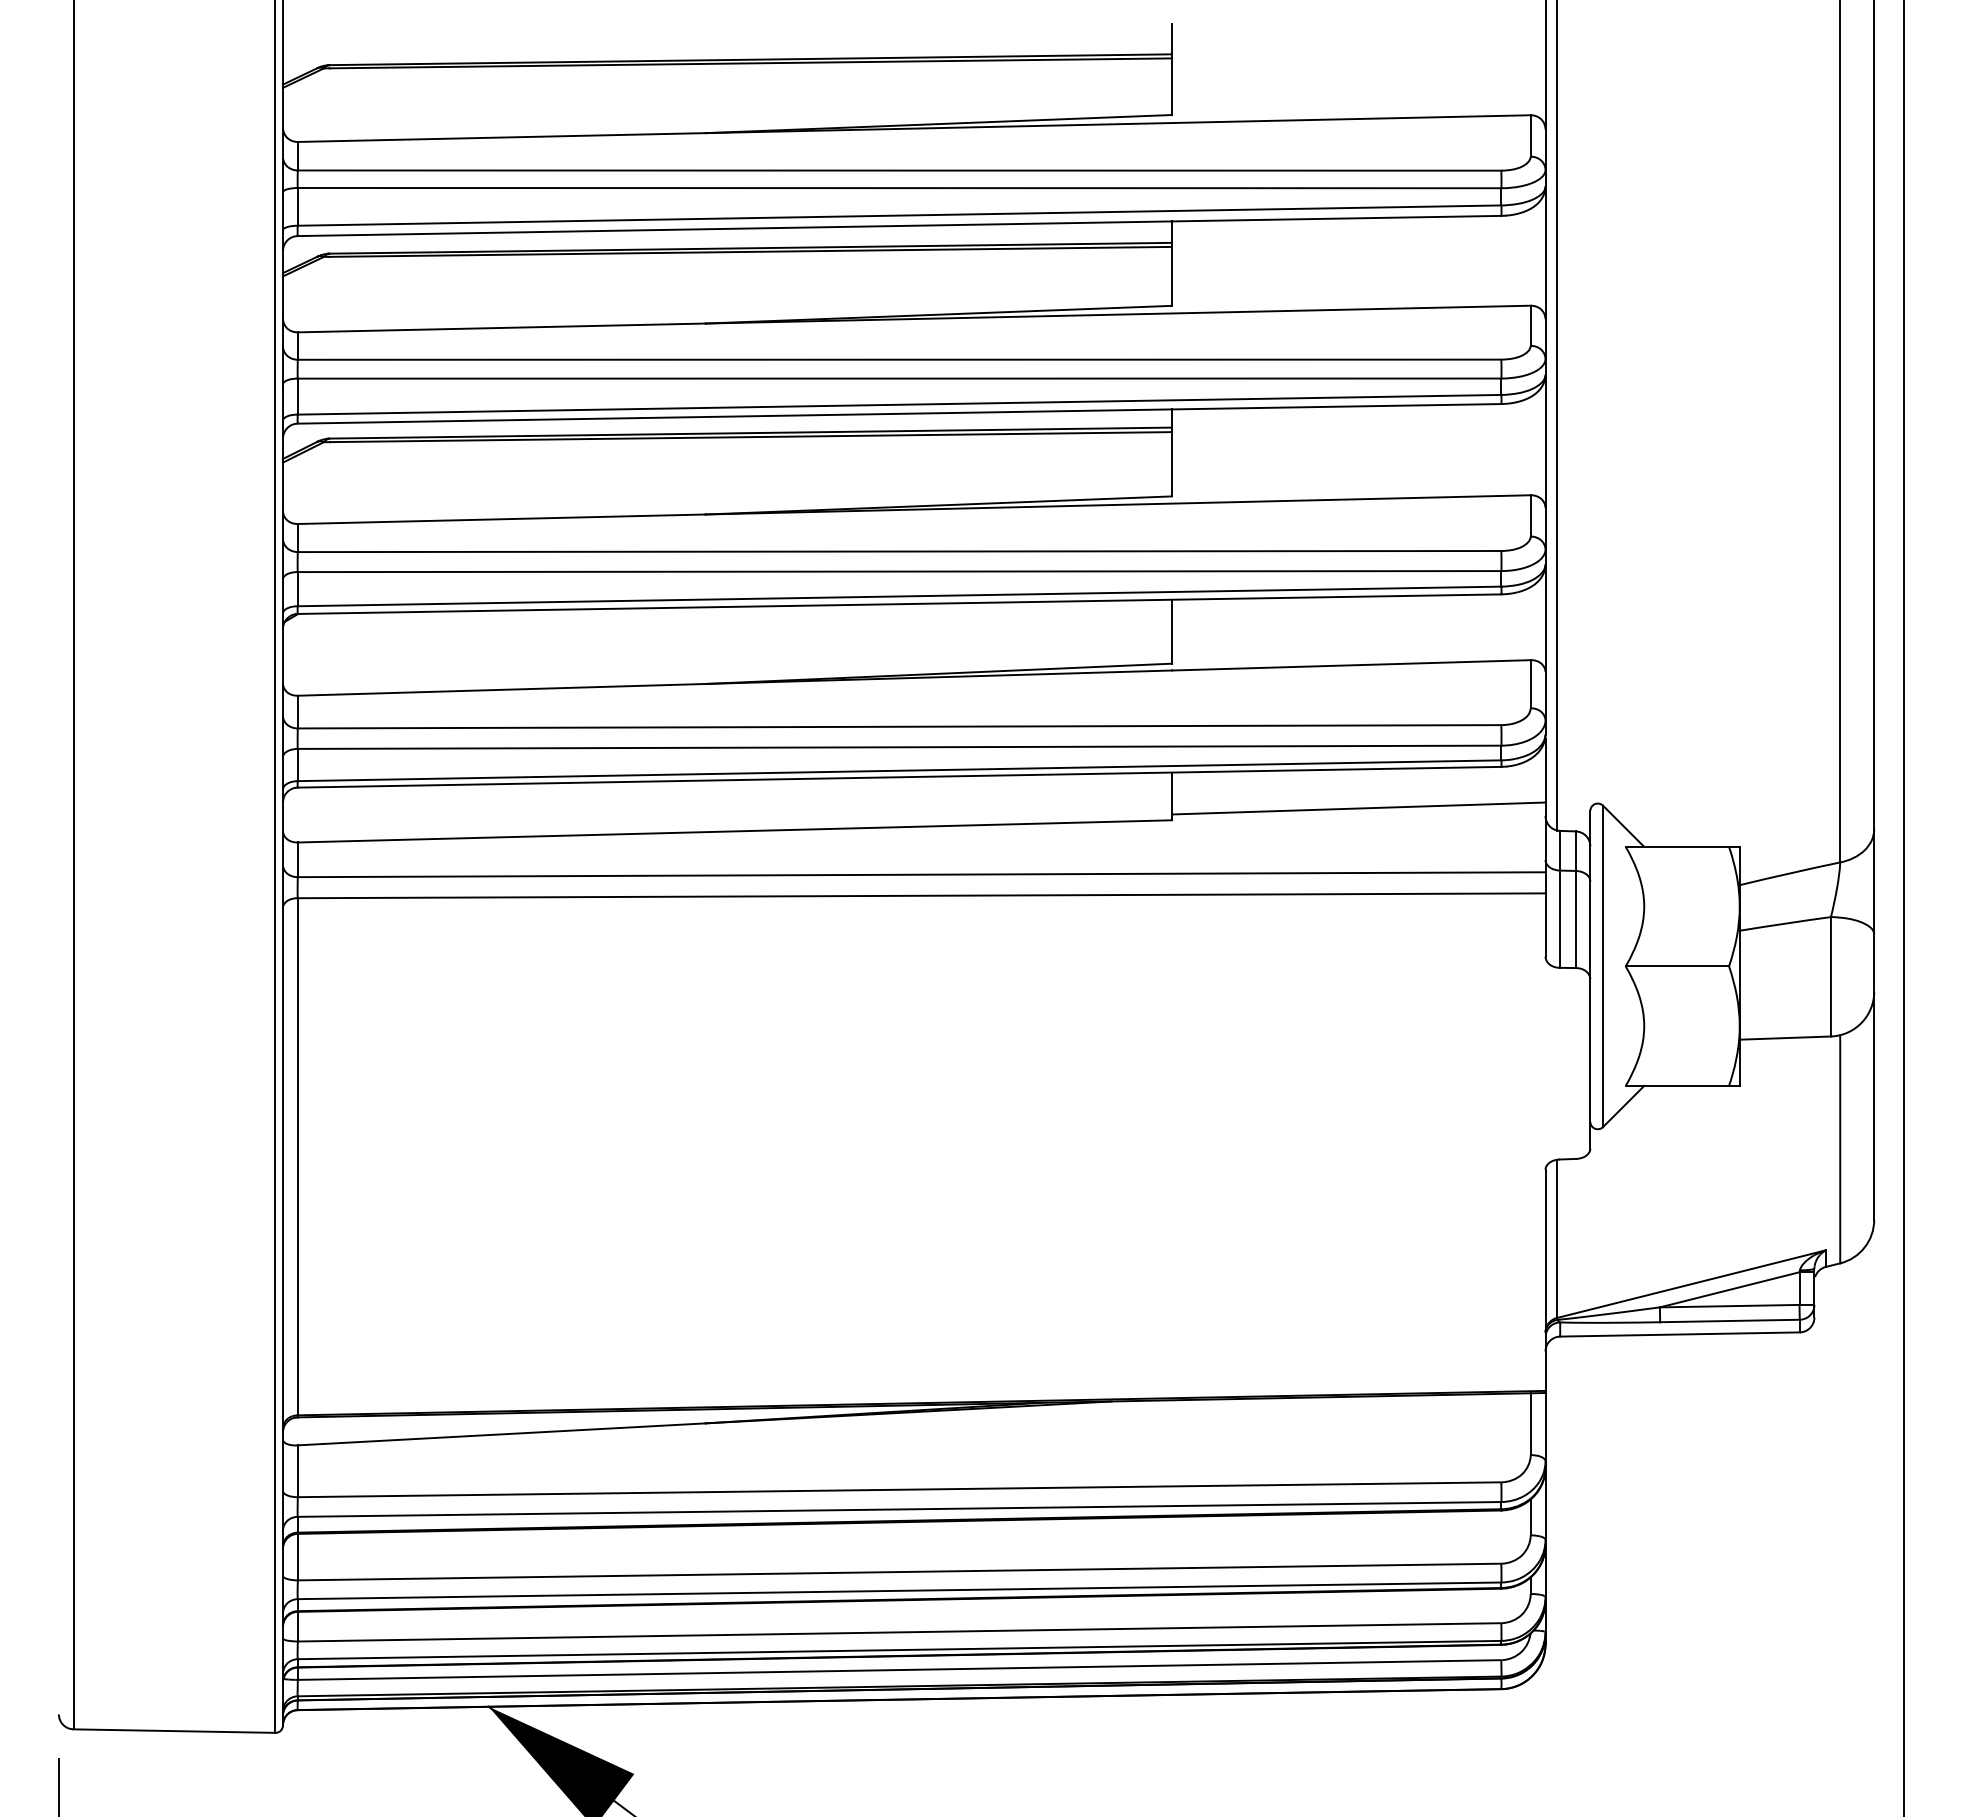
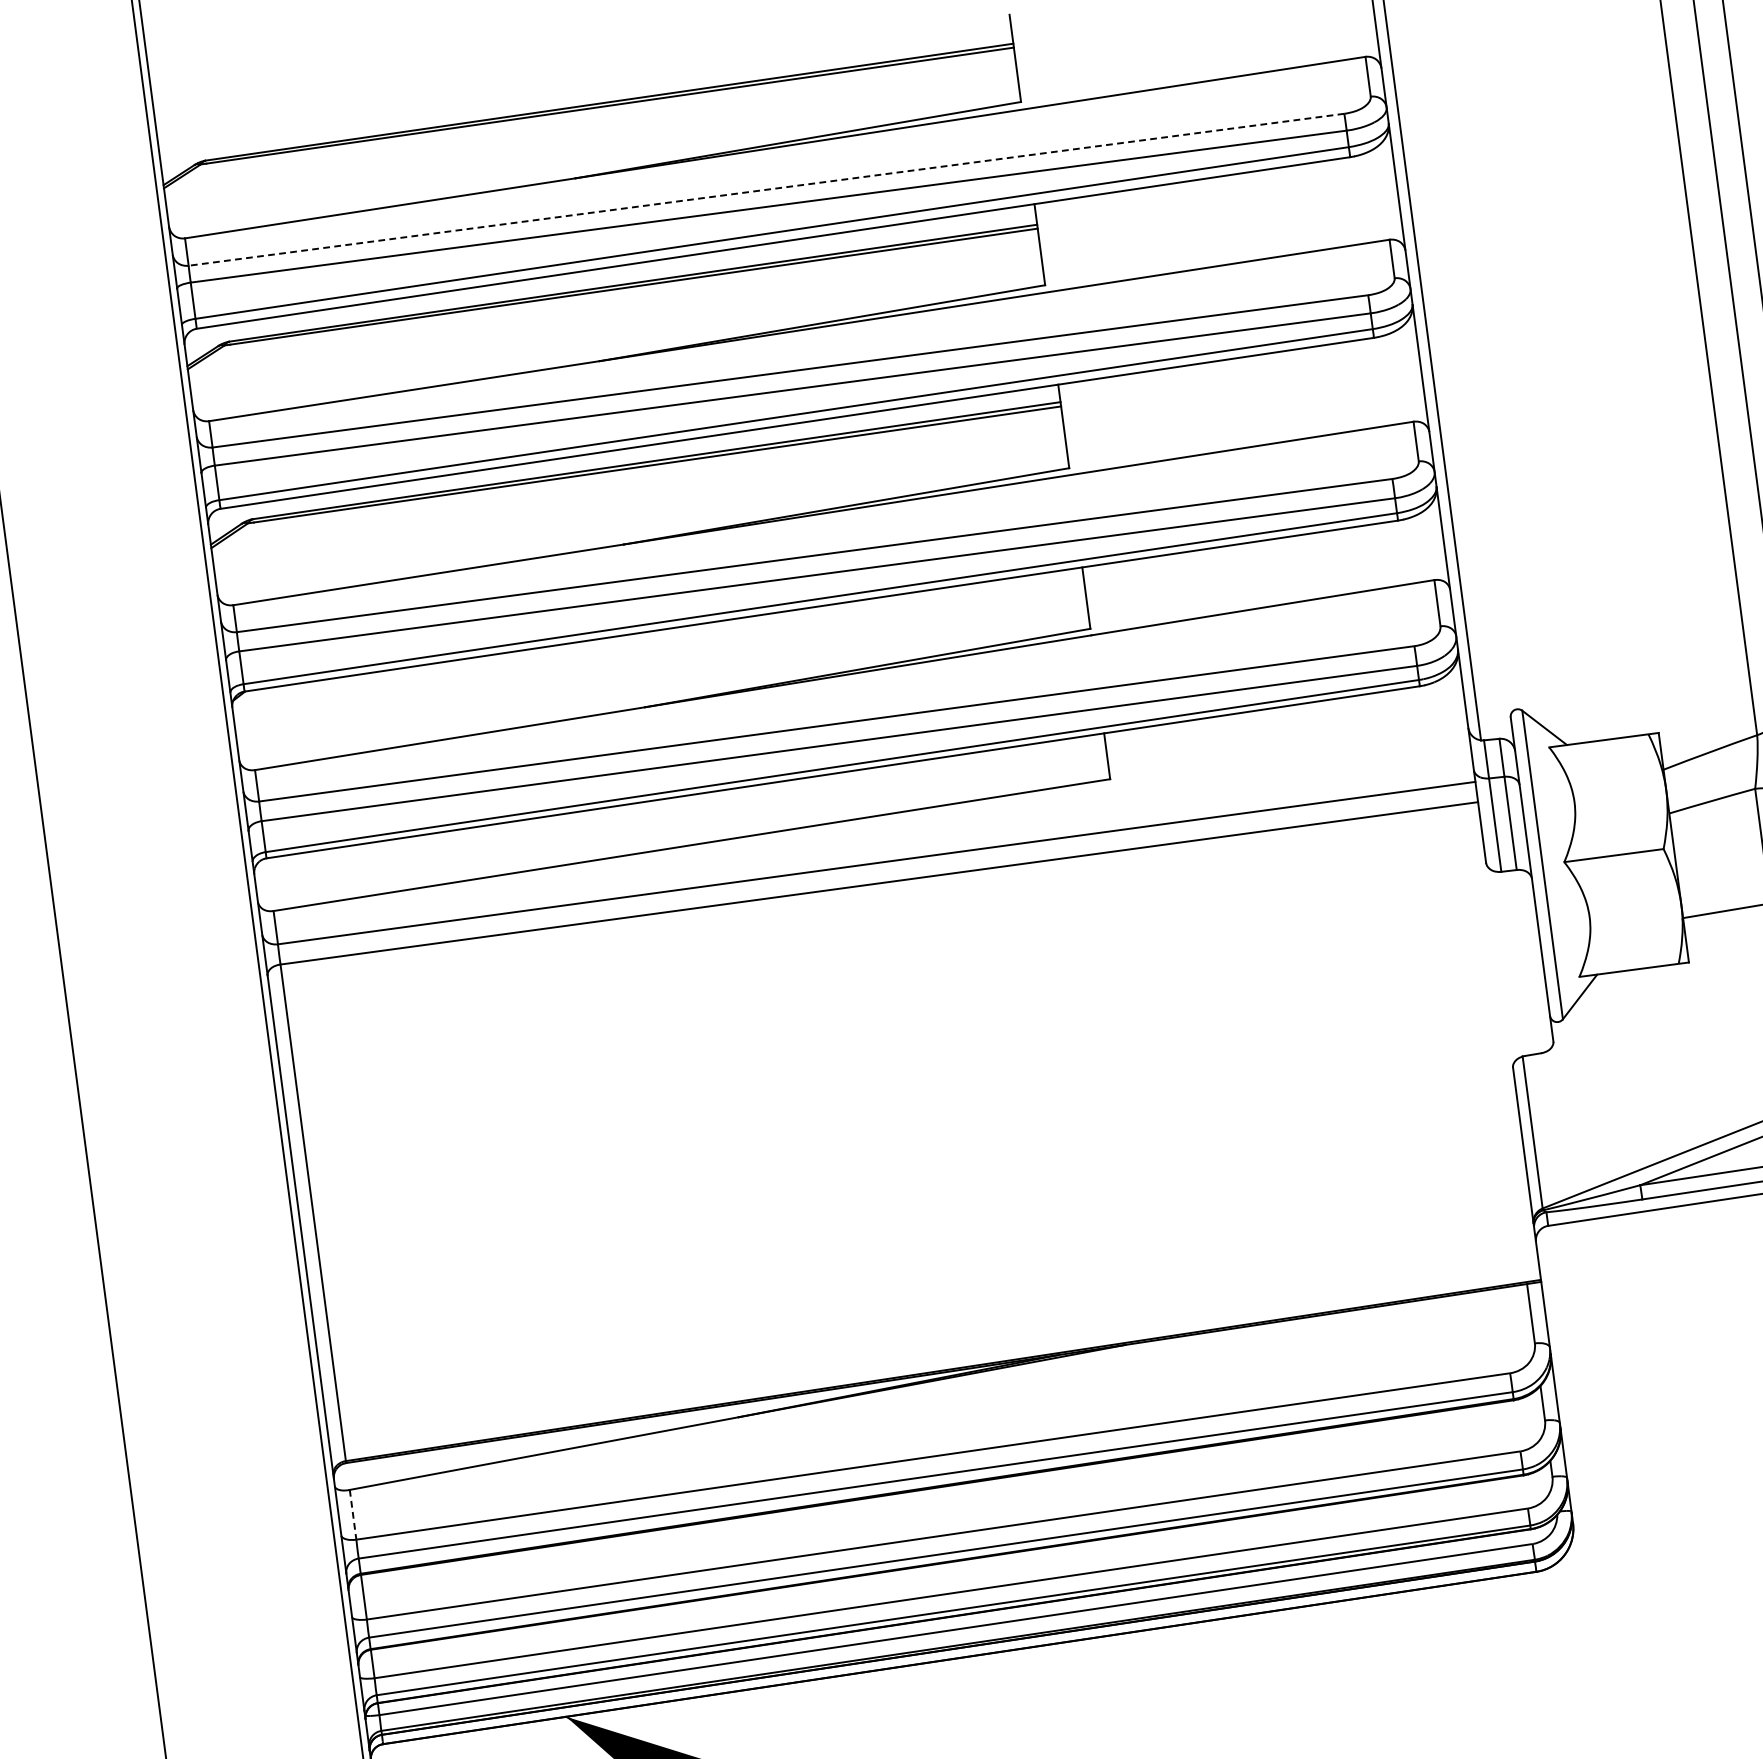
line: (899, 170) -> (766, 189), solid -> dashed
line: (1358, 808) -> (1287, 744), removed
line: (297, 1471) -> (352, 1515), solid -> dashed

